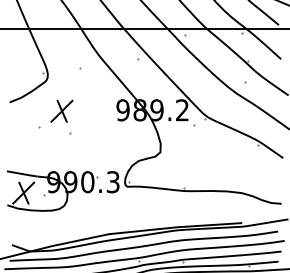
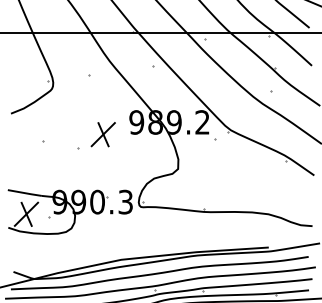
part: (61, 110) -> (102, 133), moved

